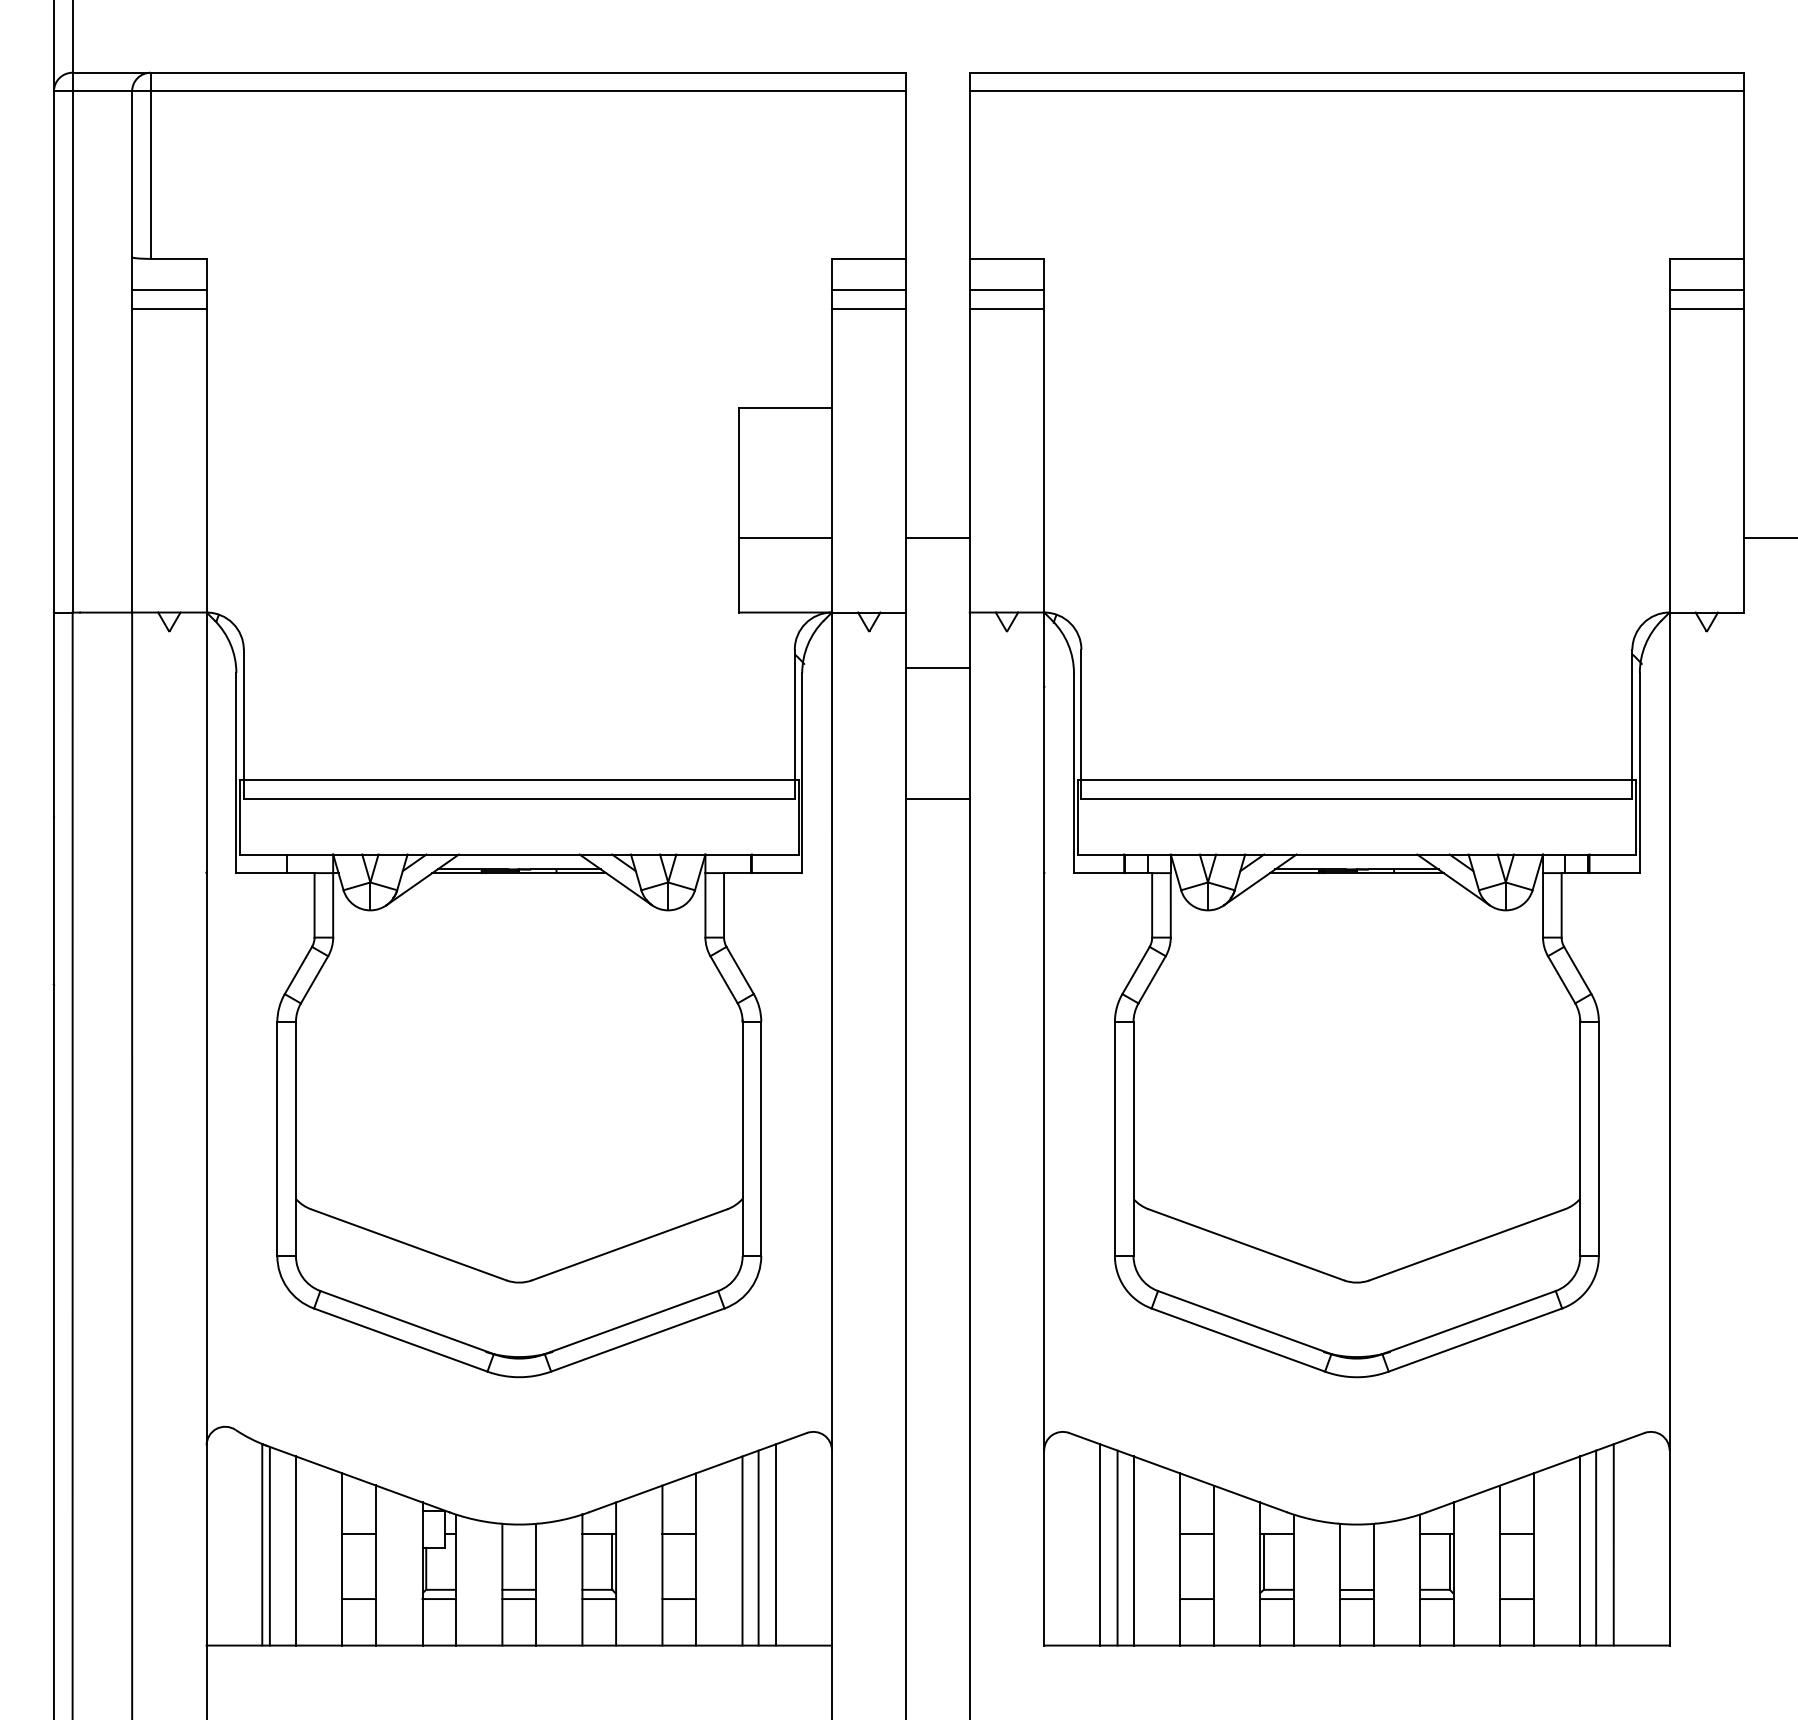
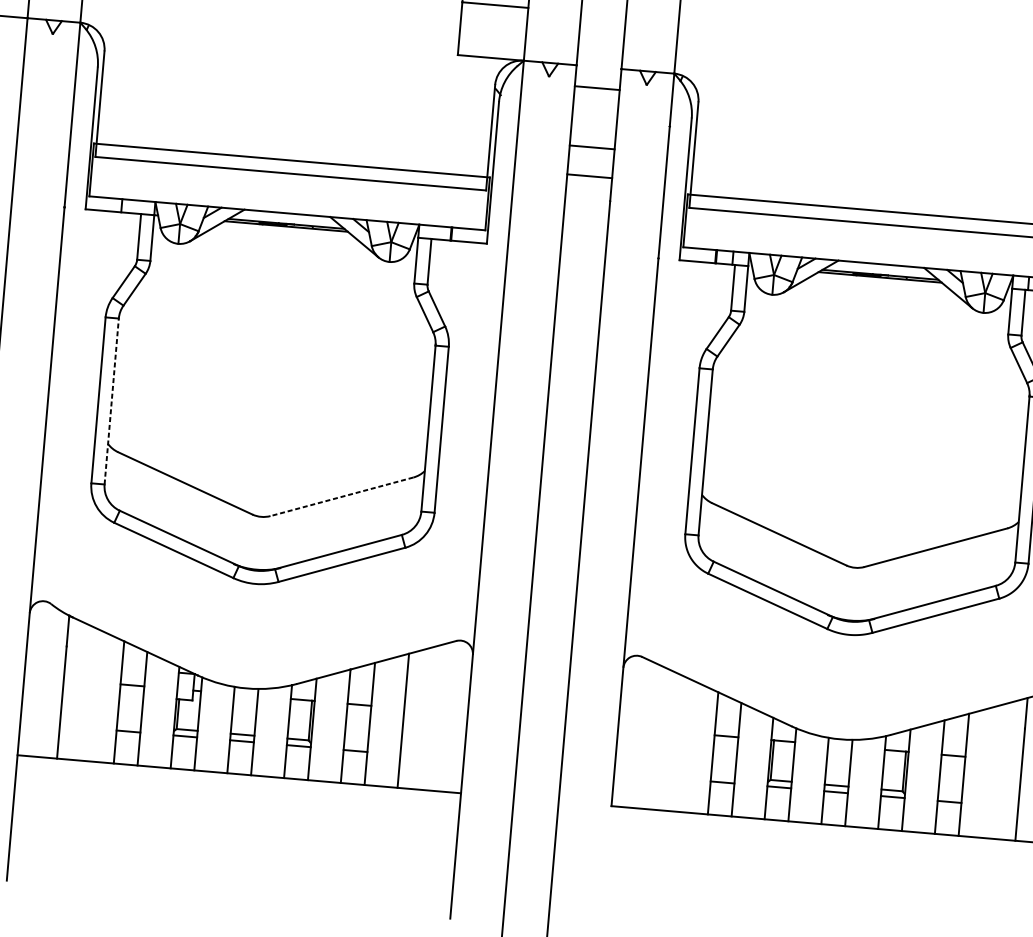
line: (937, 538) -> (596, 88), moved
line: (937, 668) -> (589, 176), moved
line: (937, 798) -> (591, 147), moved
line: (295, 1138) -> (111, 401), solid -> dashed
line: (629, 1244) -> (341, 496), solid -> dashed
line: (776, 1544) -> (427, 718), removed
line: (1100, 1544) -> (657, 737), removed
line: (269, 1545) -> (68, 688), removed
line: (758, 1547) -> (414, 719), removed
line: (1117, 1547) -> (669, 741), removed
line: (1596, 1547) -> (1009, 770), removed
line: (295, 1550) -> (86, 693), removed
line: (1133, 1550) -> (680, 744), removed
line: (1580, 1550) -> (997, 771), removed

